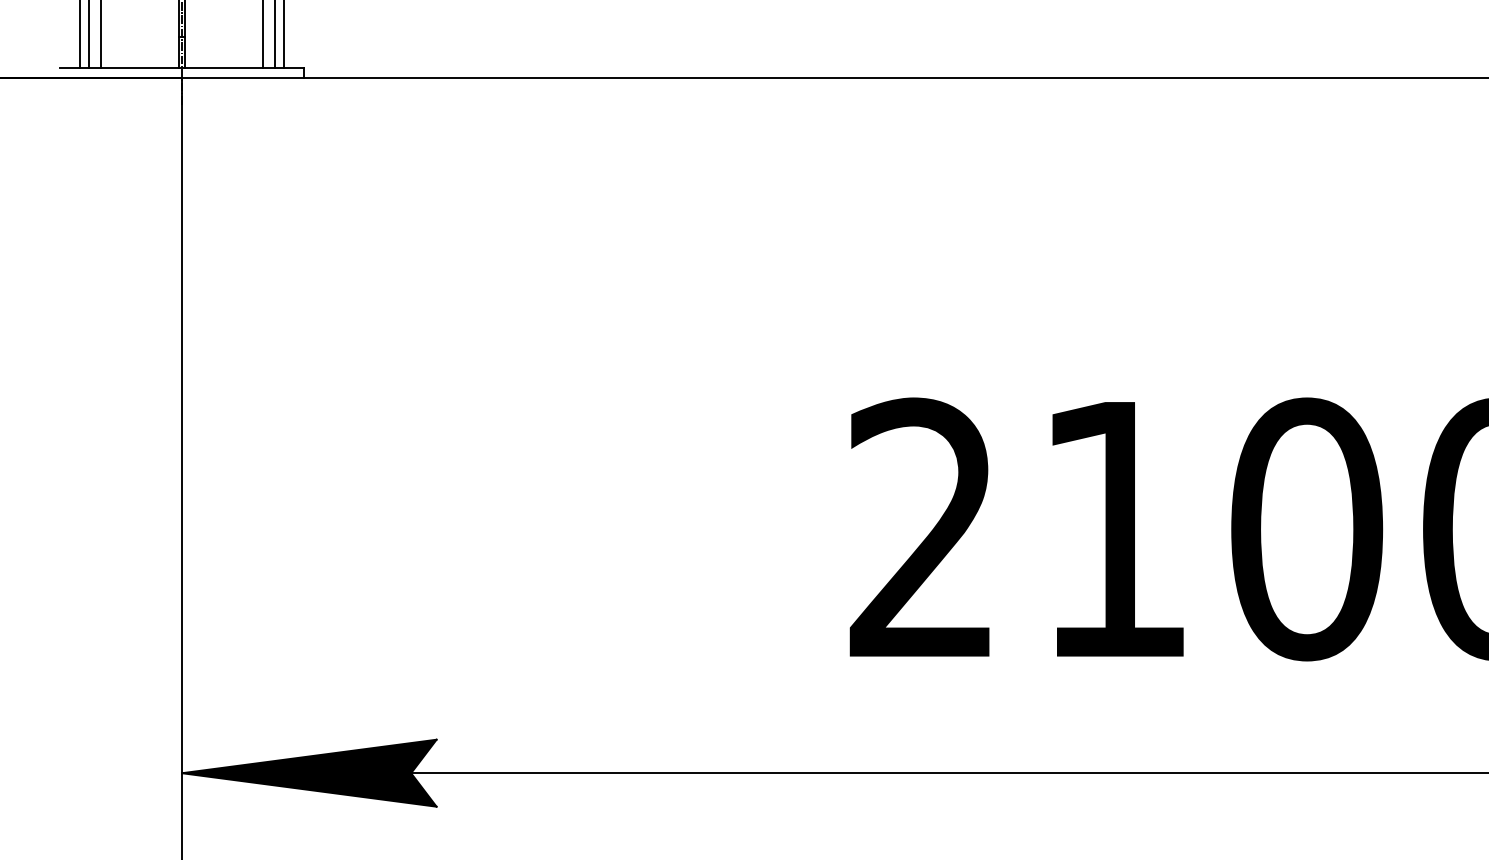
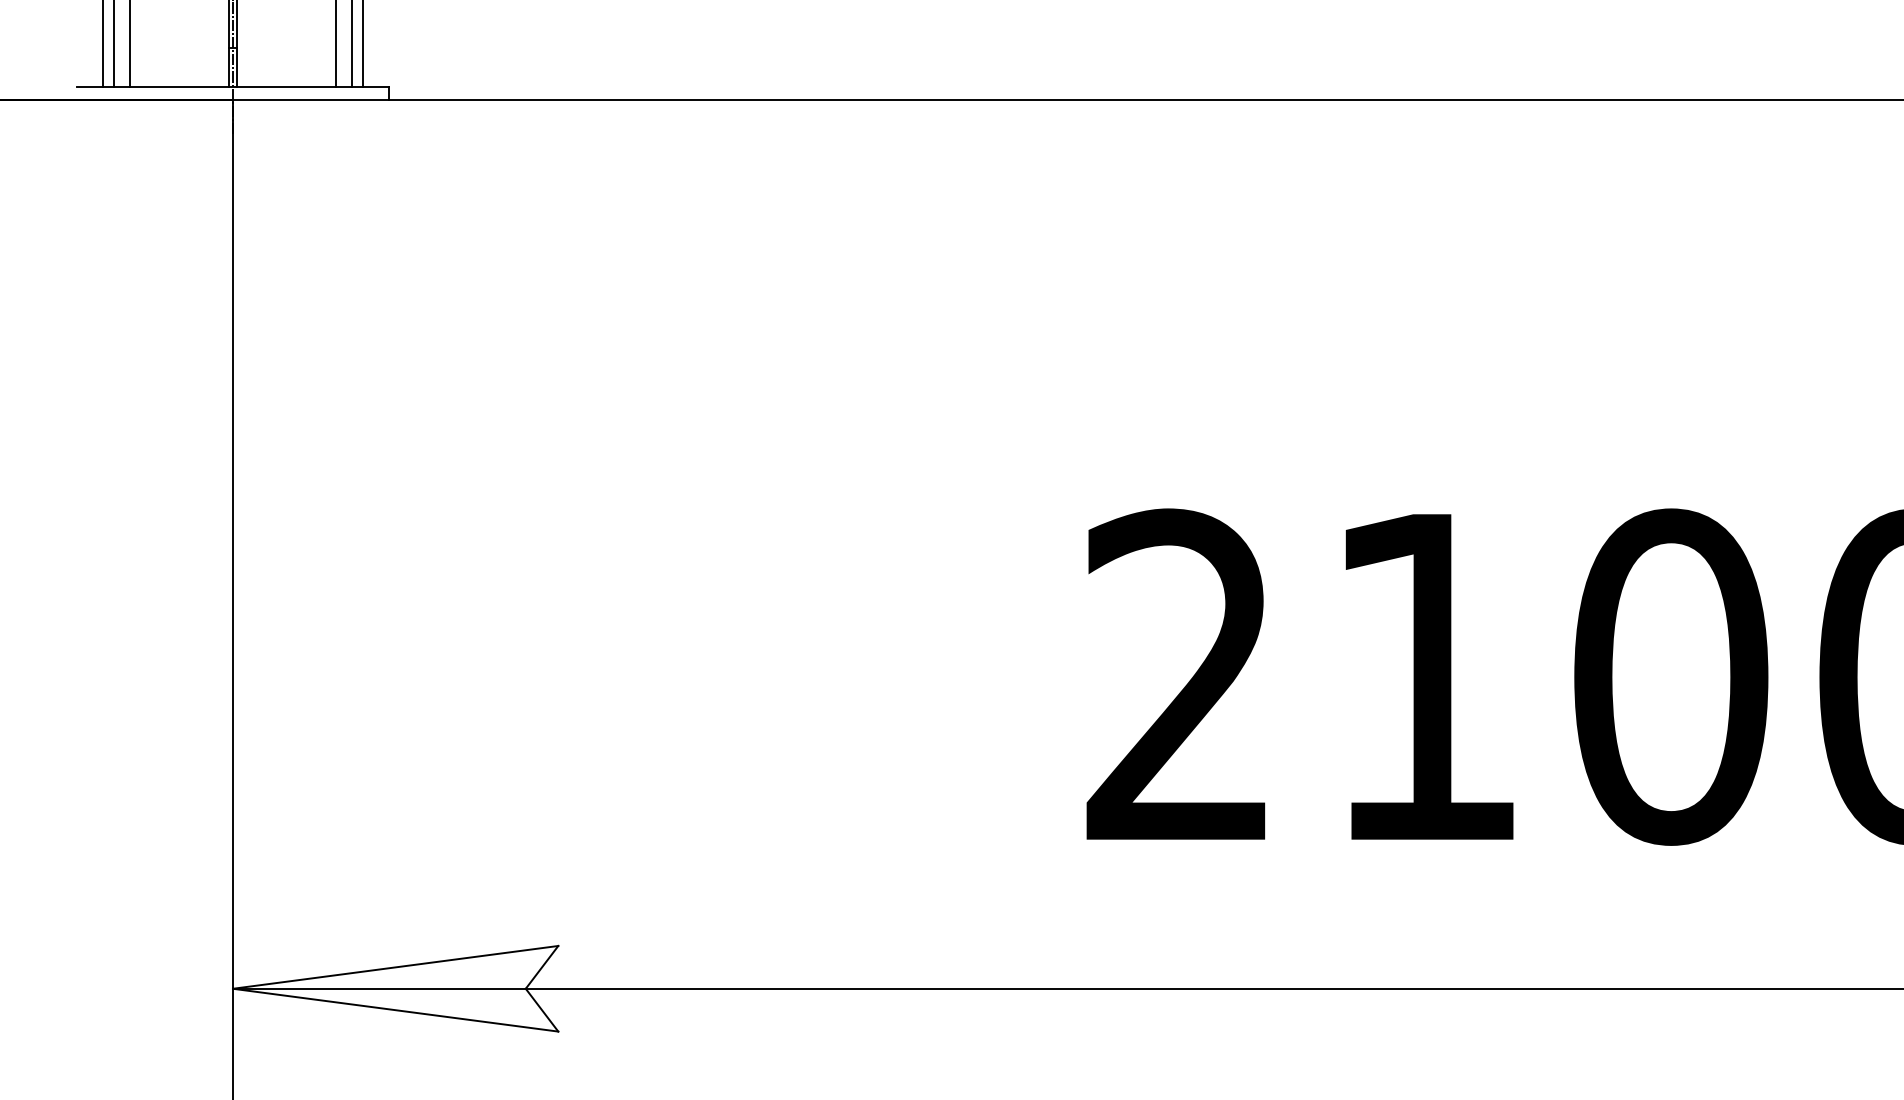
fill: (309, 772) -> (395, 988), removed

